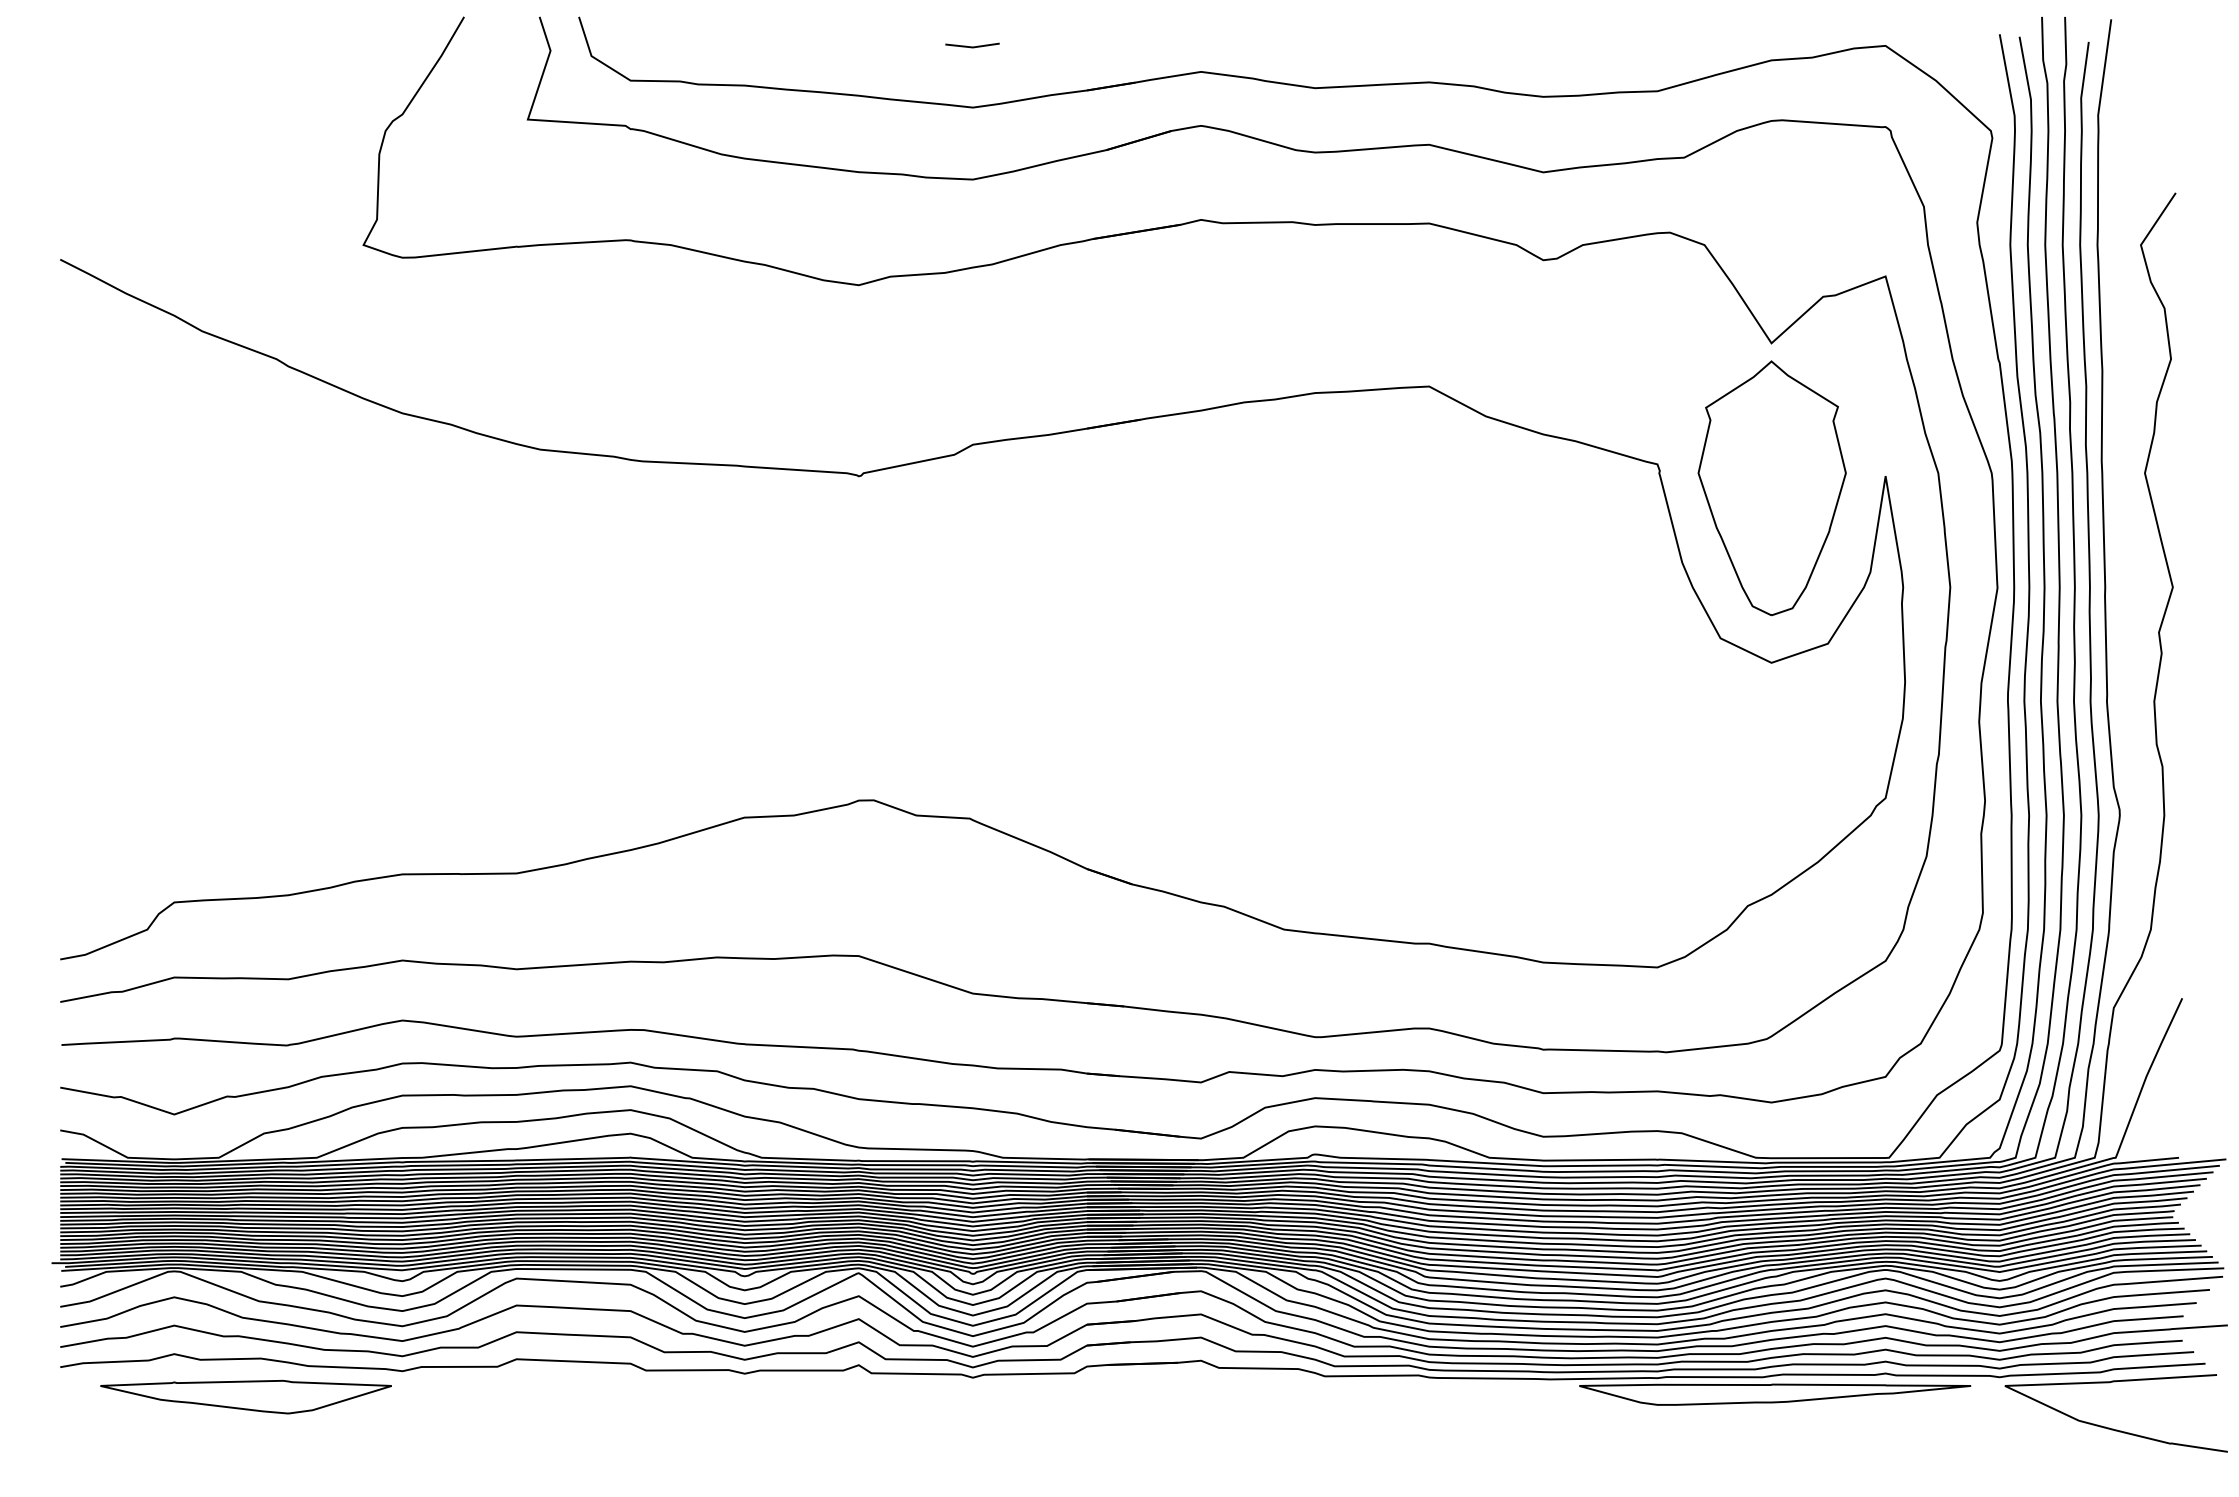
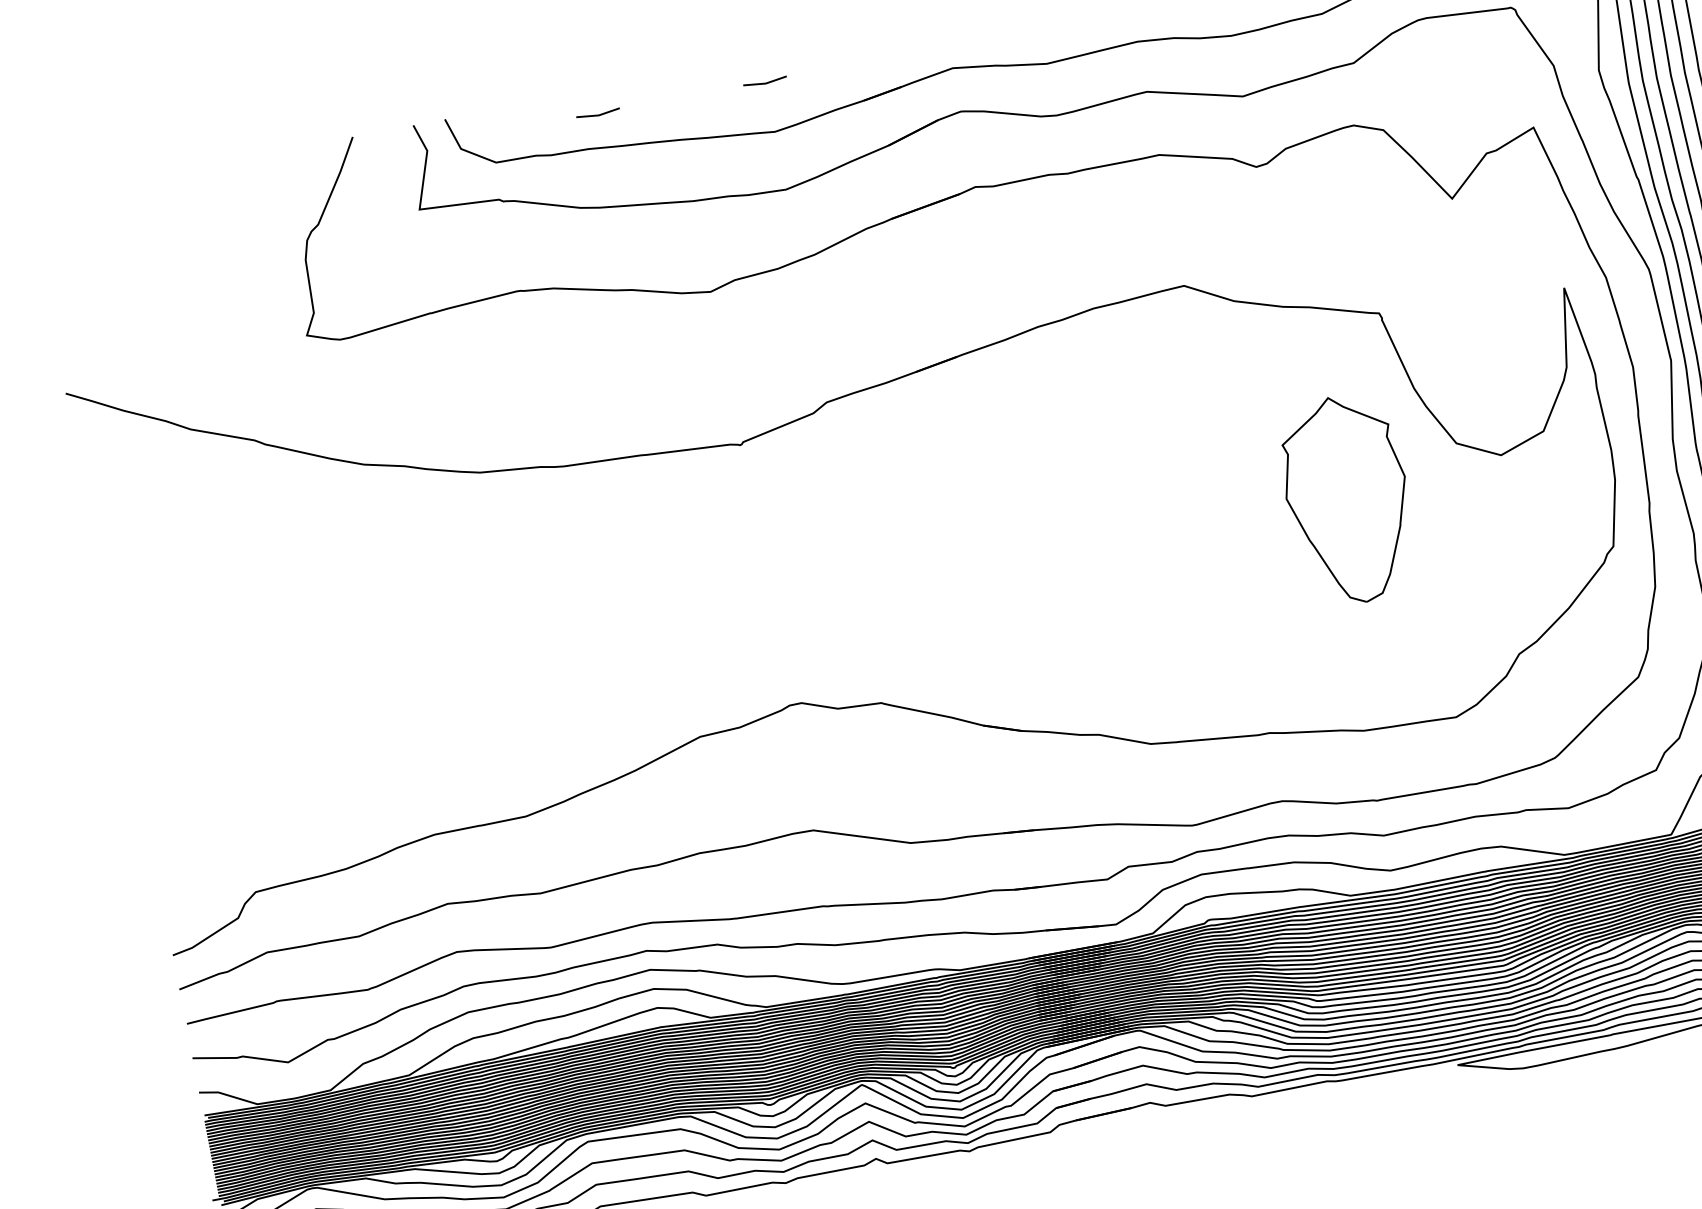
line: (764, 46) -> (598, 114), added
part: (1771, 487) -> (1347, 499), moved

